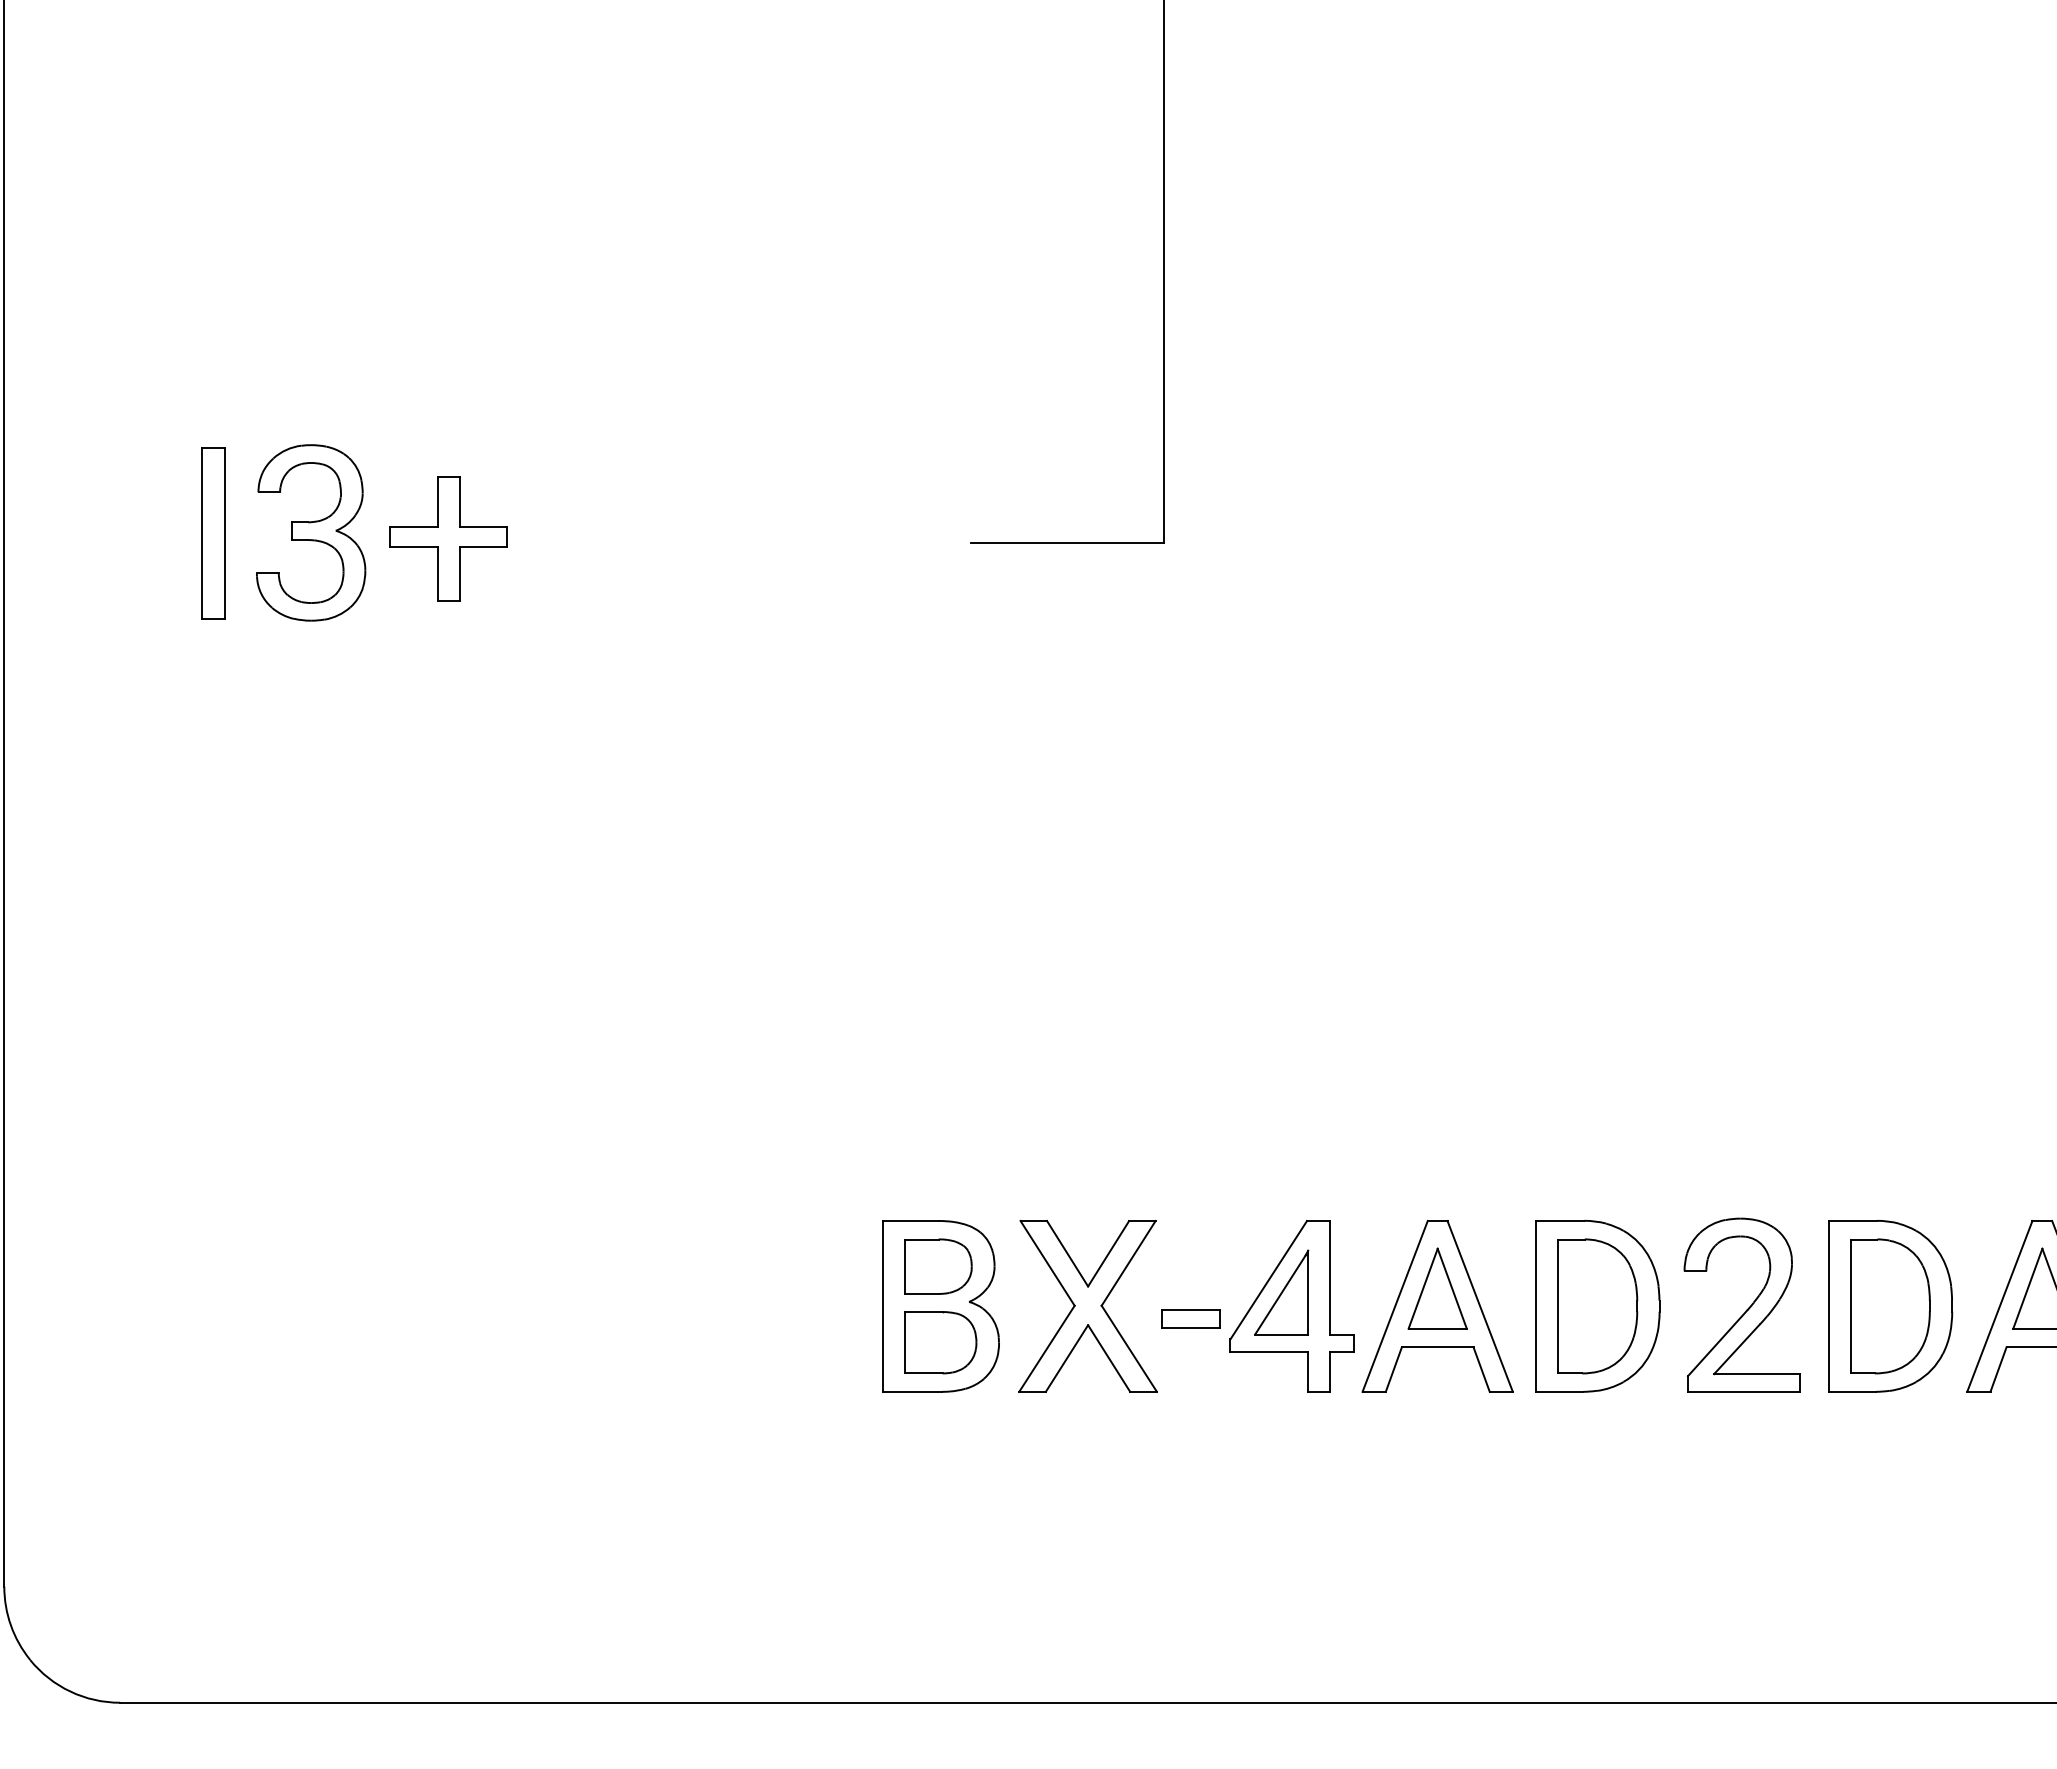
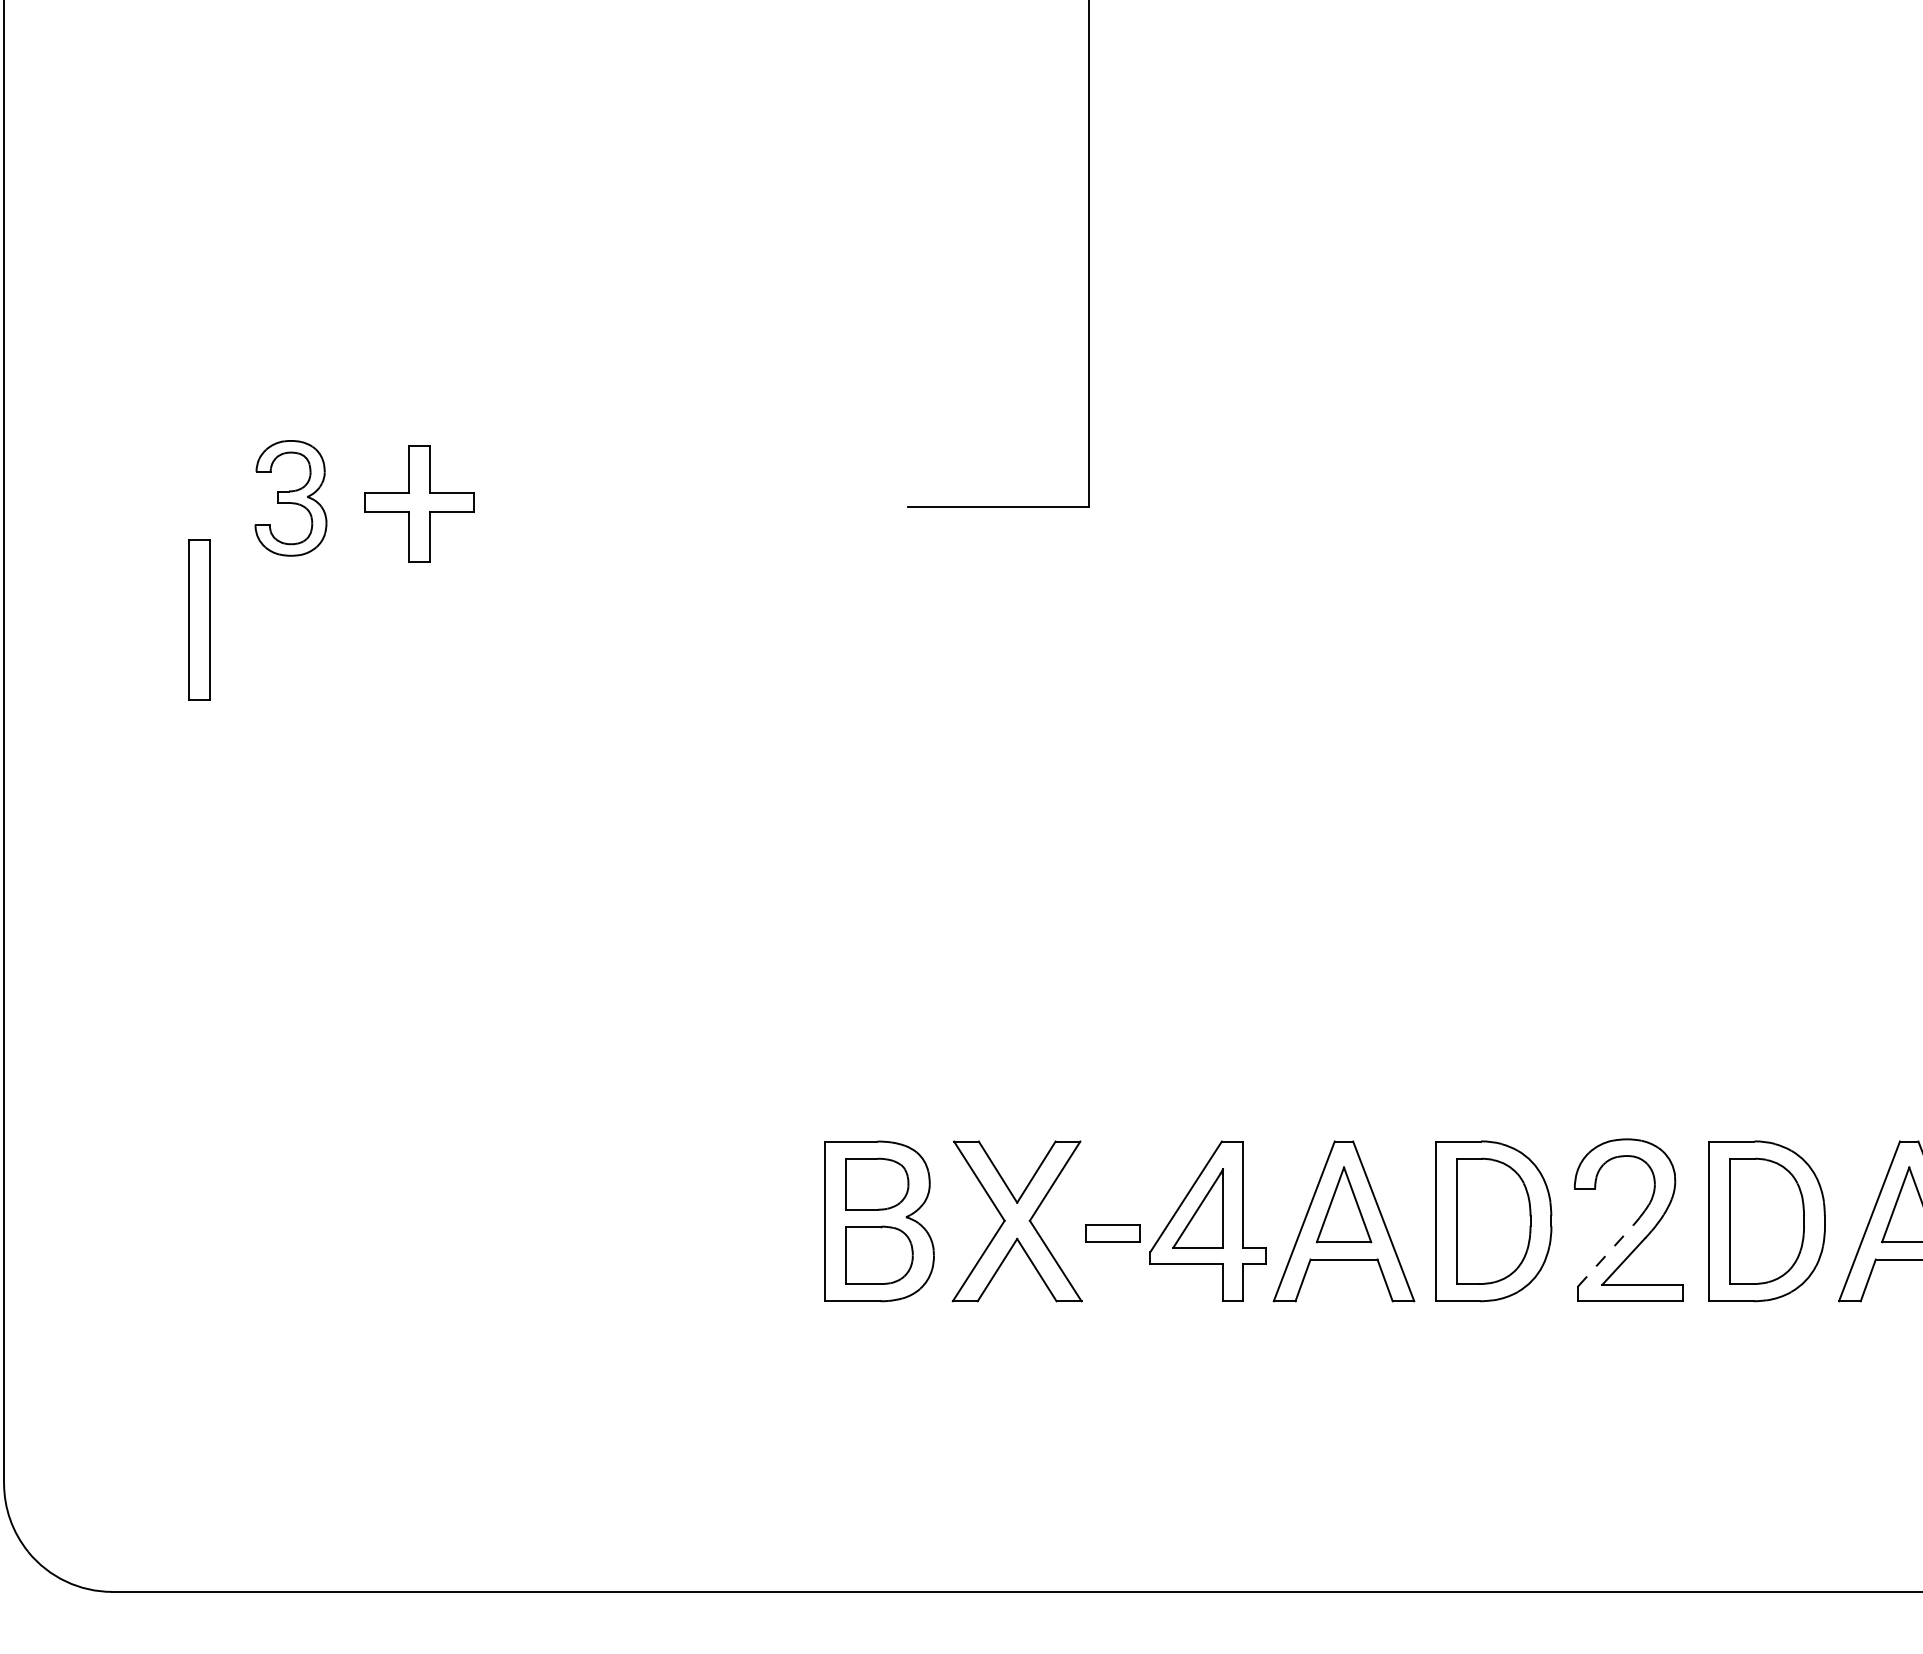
part: (311, 532) -> (291, 497), size x0.7
part: (213, 533) -> (199, 620), moved
line: (1717, 1343) -> (1605, 1256), solid -> dashed

